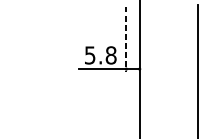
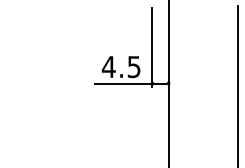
line: (126, 40) -> (152, 48), dashed -> solid
text: (99, 55) -> (120, 67), 5.8 -> 4.5

